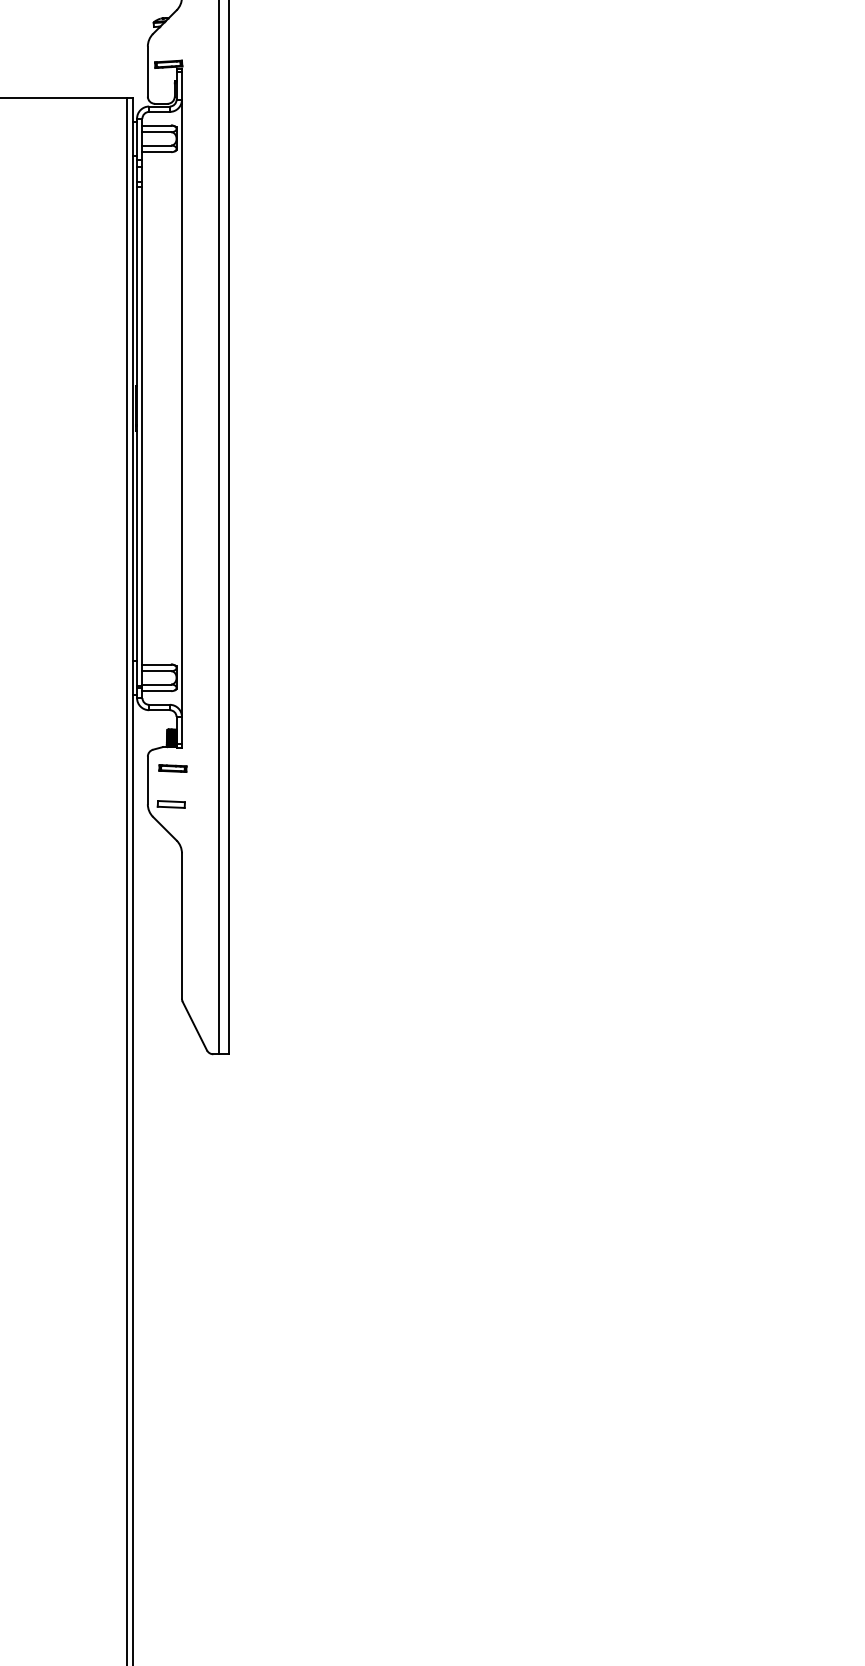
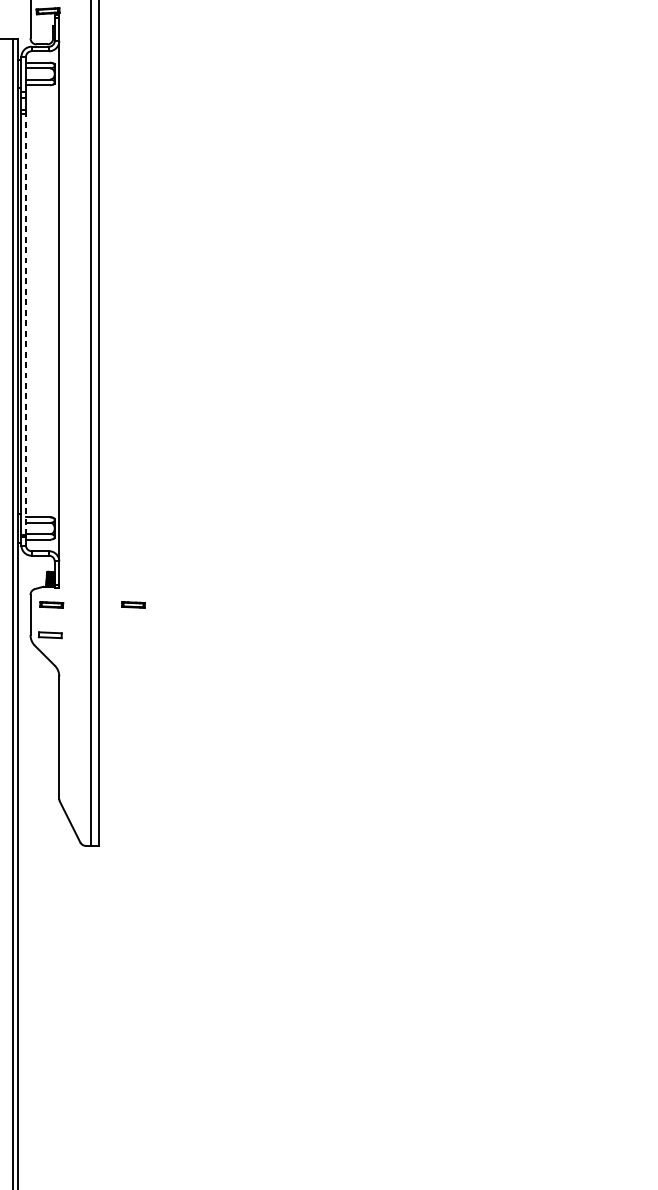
line: (142, 435) -> (26, 324), solid -> dashed
part: (269, 768) -> (133, 604), added

